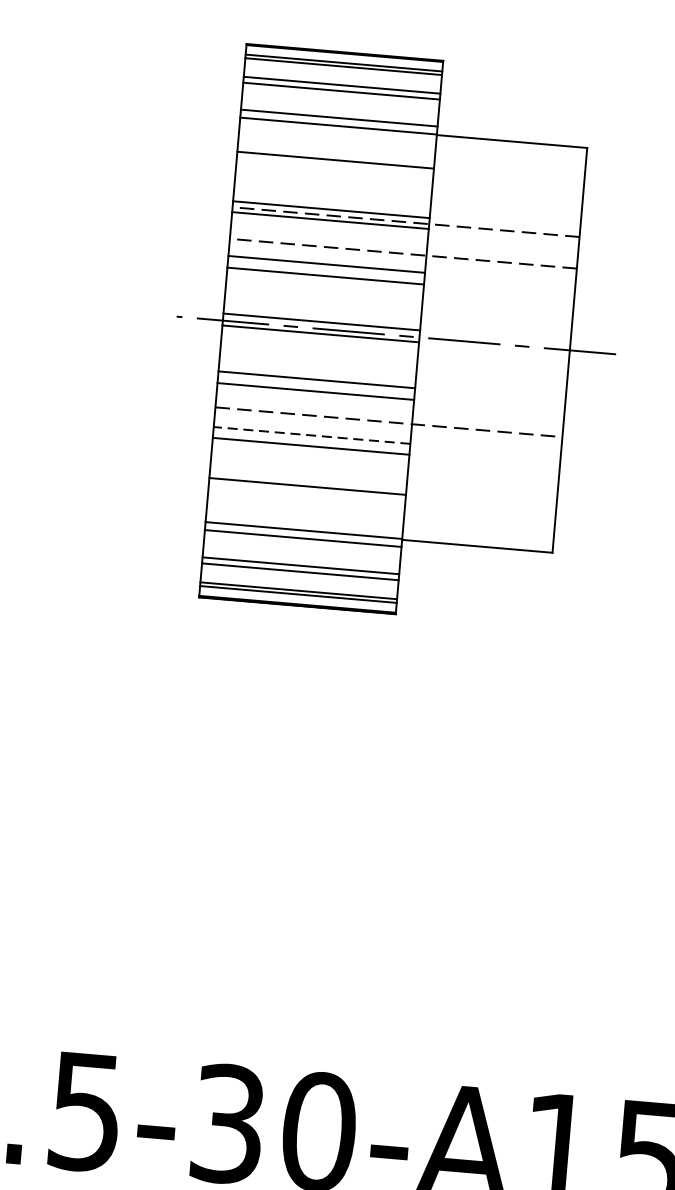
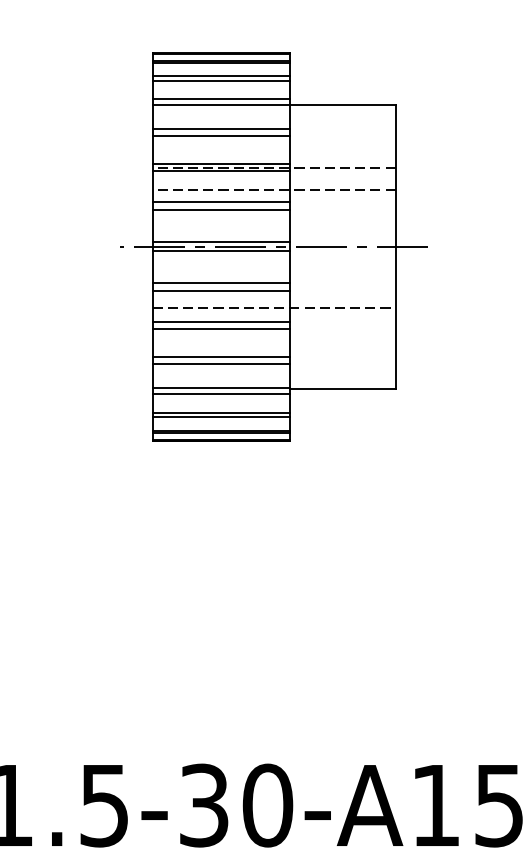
line: (334, 169) -> (221, 135), added
line: (312, 435) -> (221, 321), dashed -> solid
line: (306, 496) -> (221, 364), added

